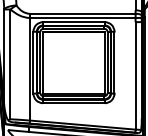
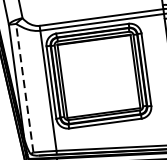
line: (10, 64) -> (24, 88), solid -> dashed

